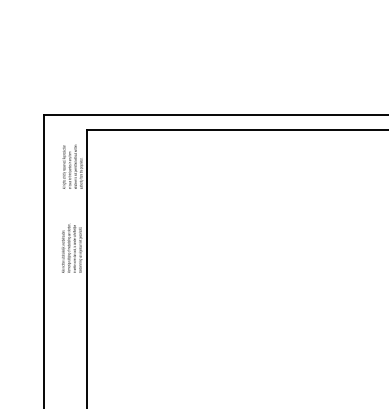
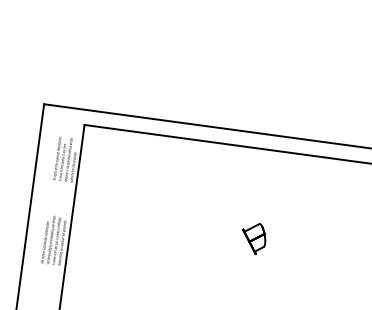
part: (268, 220) -> (253, 238), added

